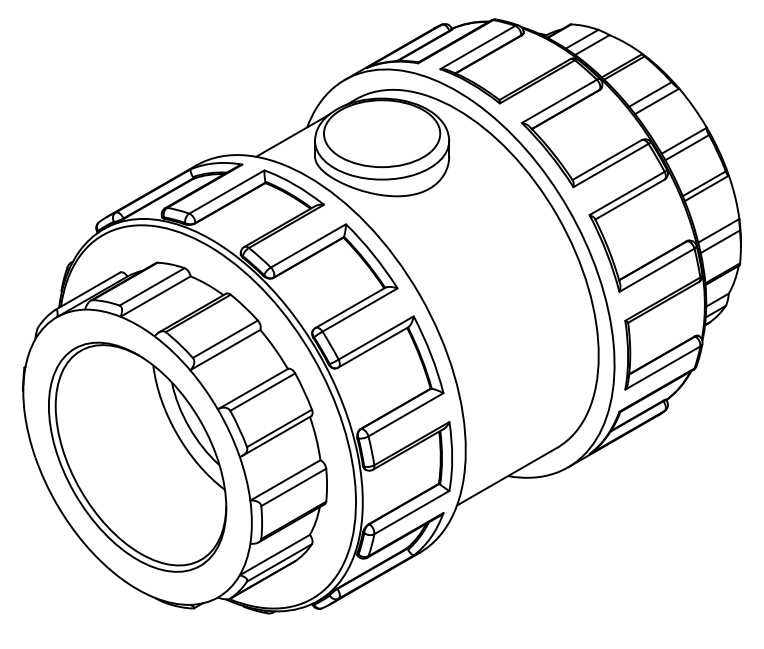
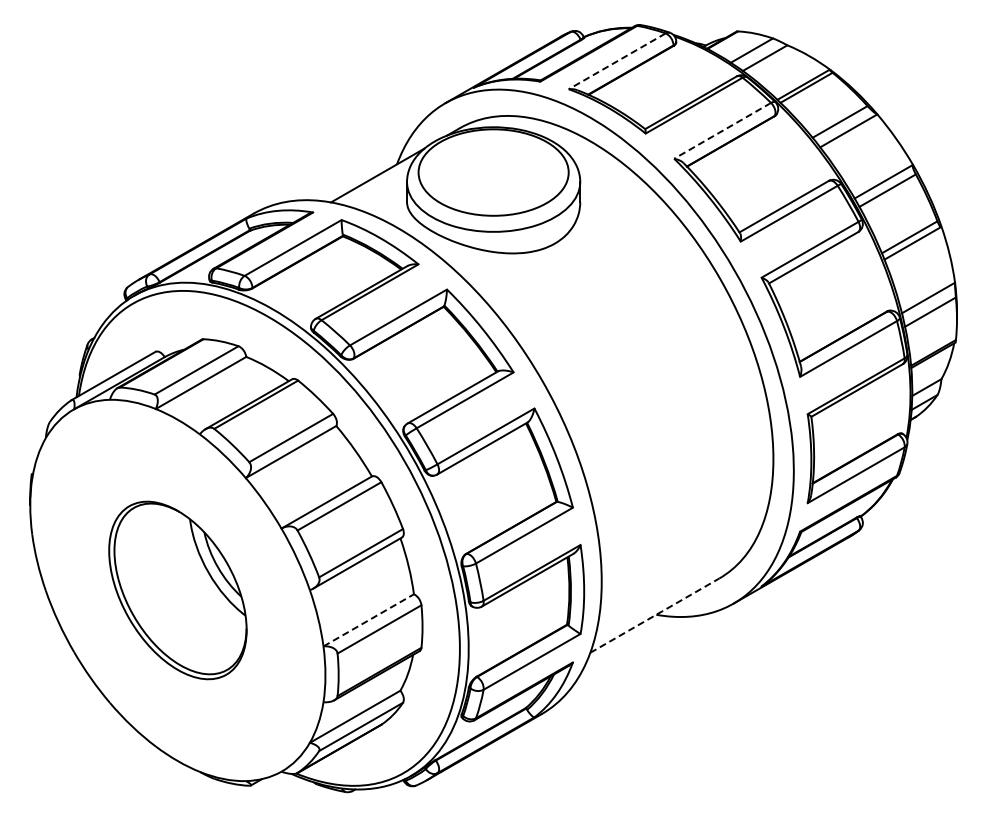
line: (478, 47) -> (617, 61), solid -> dashed
line: (559, 101) -> (722, 130), solid -> dashed
part: (137, 457) -> (177, 590), size x0.6
line: (507, 476) -> (655, 615), solid -> dashed
line: (285, 480) -> (369, 620), solid -> dashed

